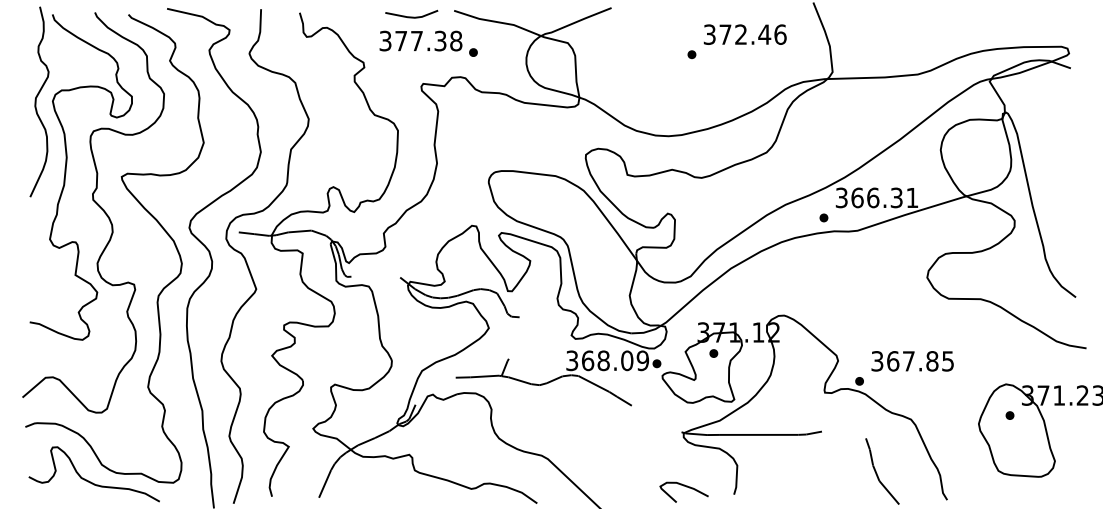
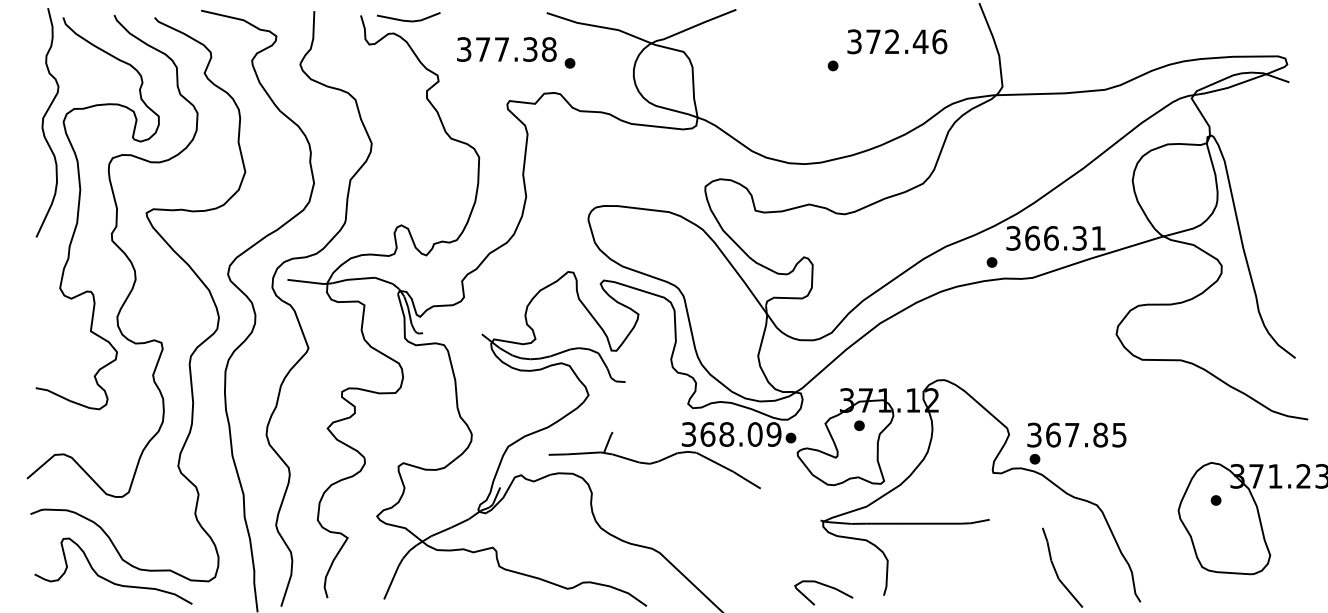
line: (411, 16) -> (408, 20), moved
text: (912, 360) -> (1076, 434), moved

